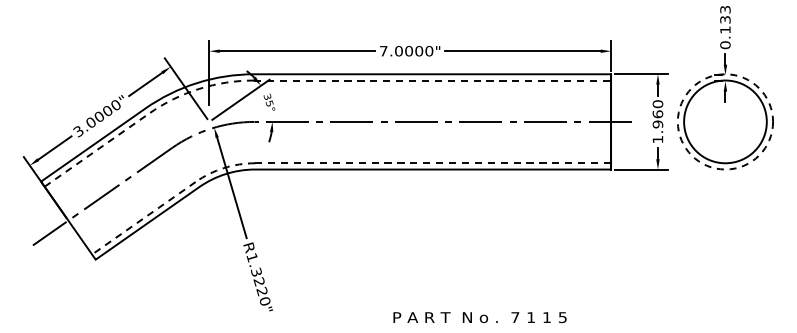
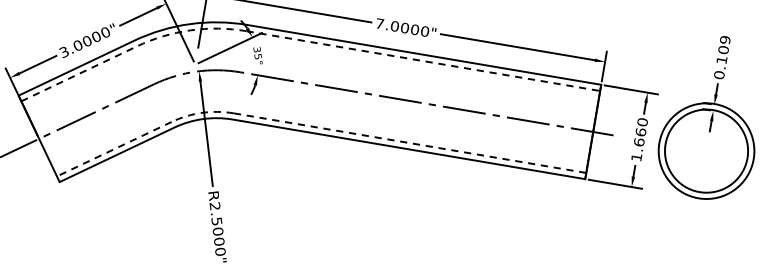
text: (725, 14) -> (724, 44), 0.133 -> 0.109
circle: (725, 121) -> (706, 150), dashed -> solid
text: (657, 124) -> (638, 142), 1.960 -> 1.660
text: (256, 274) -> (216, 223), R1.3220" -> R2.5000"

